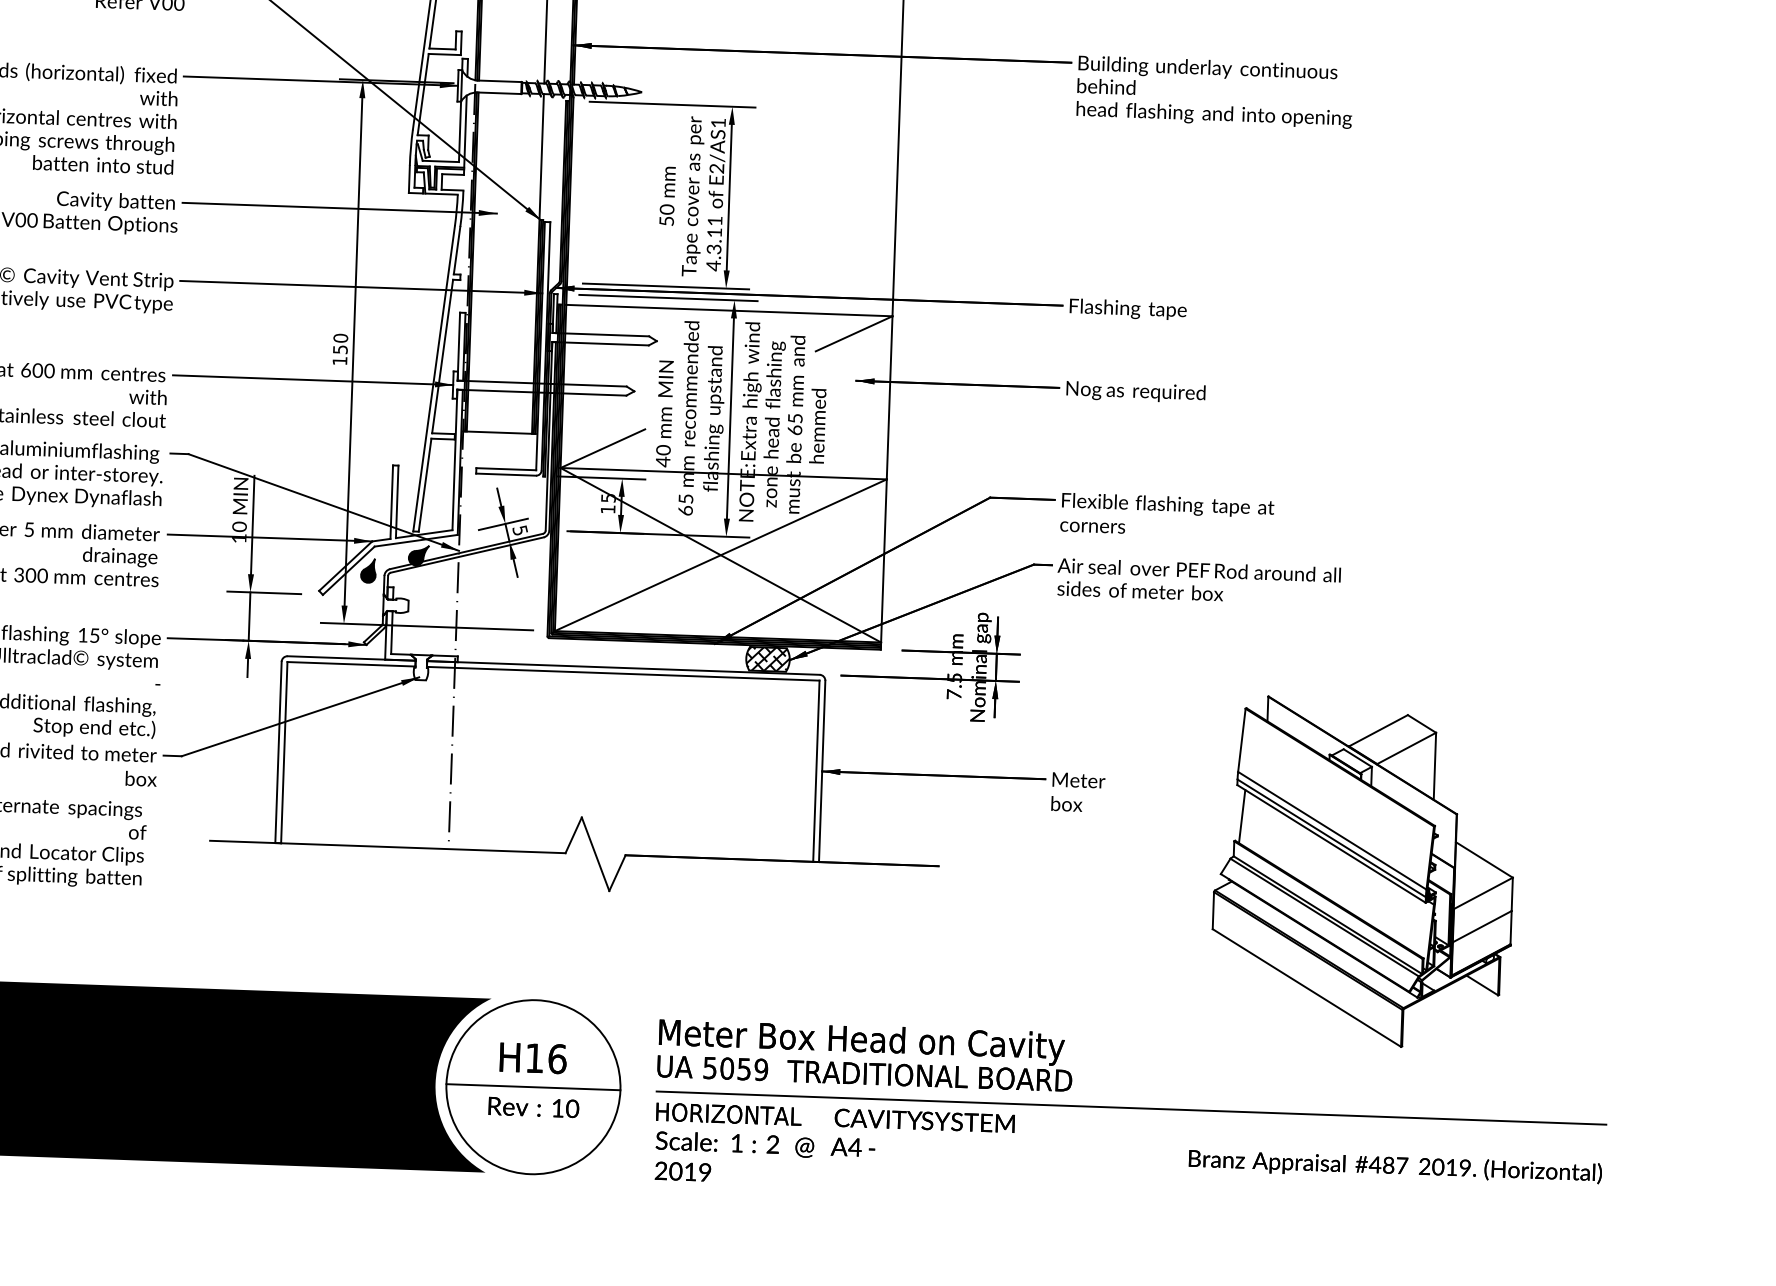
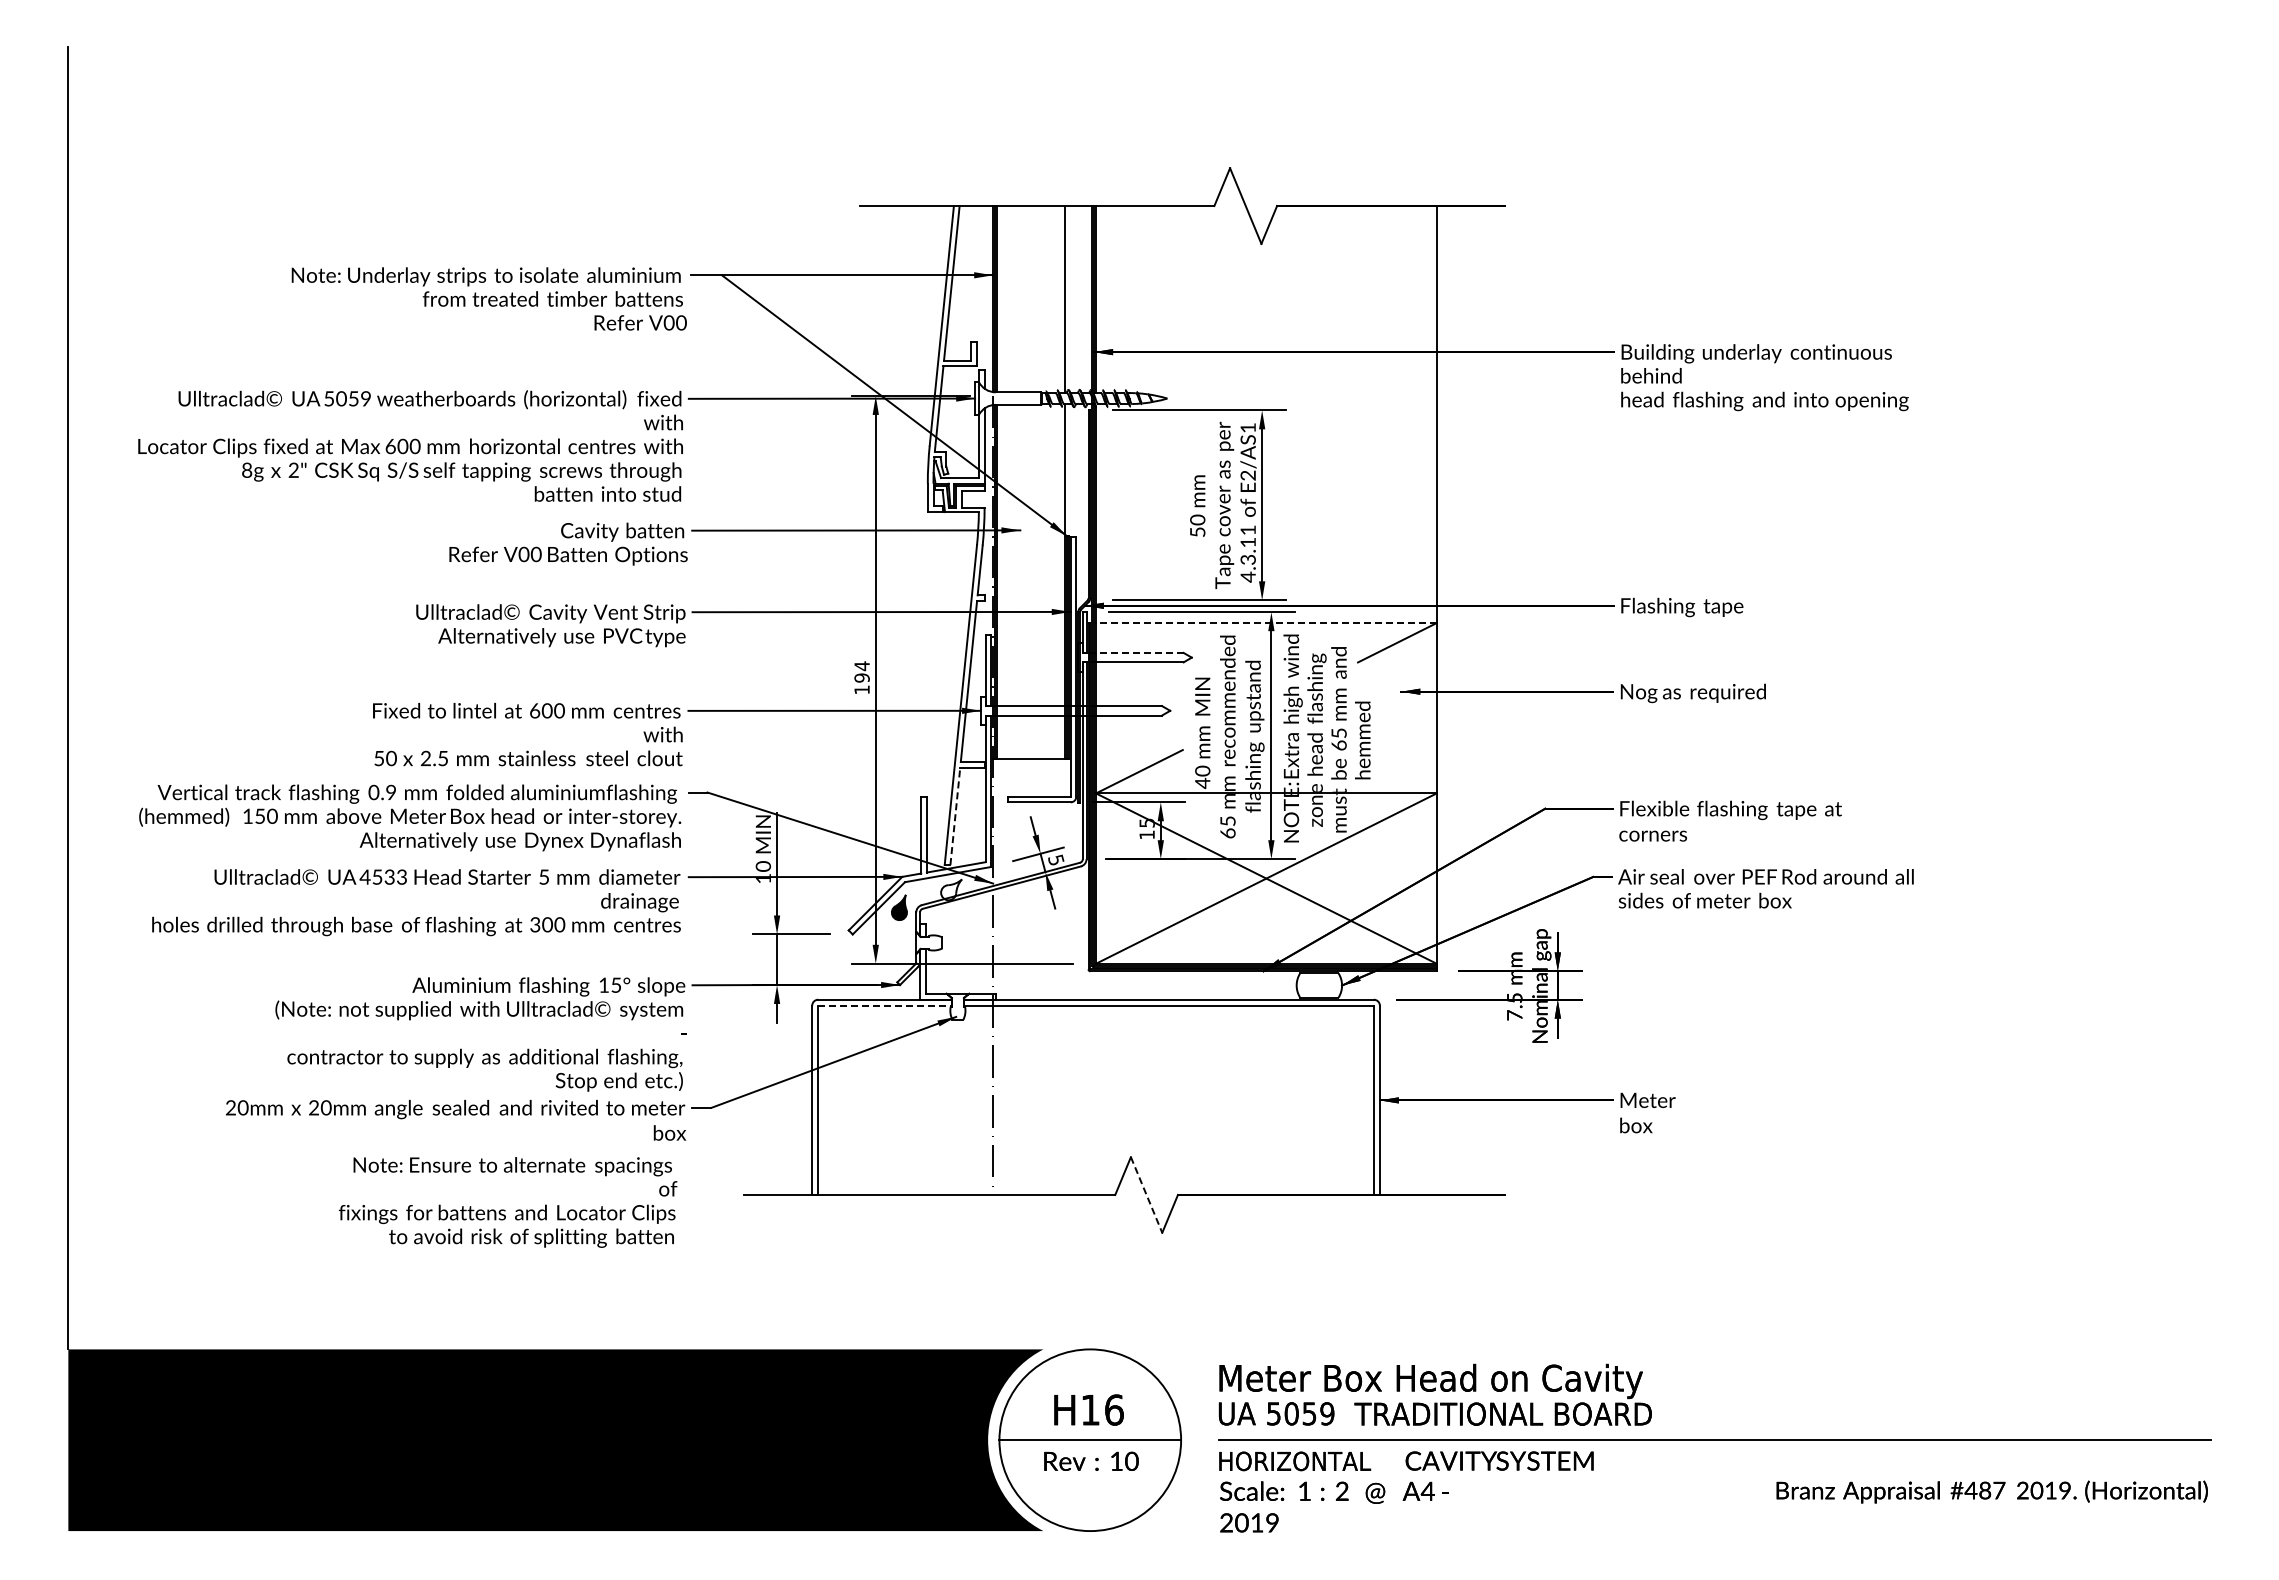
line: (728, 310) -> (1265, 623), solid -> dashed
line: (605, 334) -> (1138, 652), solid -> dashed
text: (340, 343) -> (861, 671), 150 -> 194
line: (425, 485) -> (955, 816), solid -> dashed
fill: (418, 555) -> (951, 889), removed
hatch: (768, 659) -> (1319, 985), removed
line: (351, 664) -> (885, 1005), solid -> dashed
line: (595, 854) -> (1146, 1195), solid -> dashed
part: (1363, 872) -> (1948, 1186), removed

